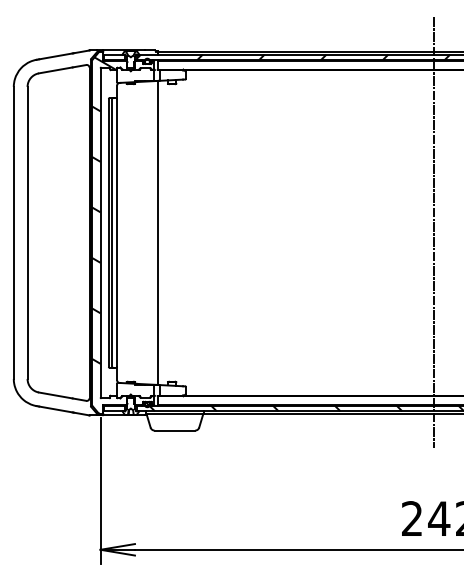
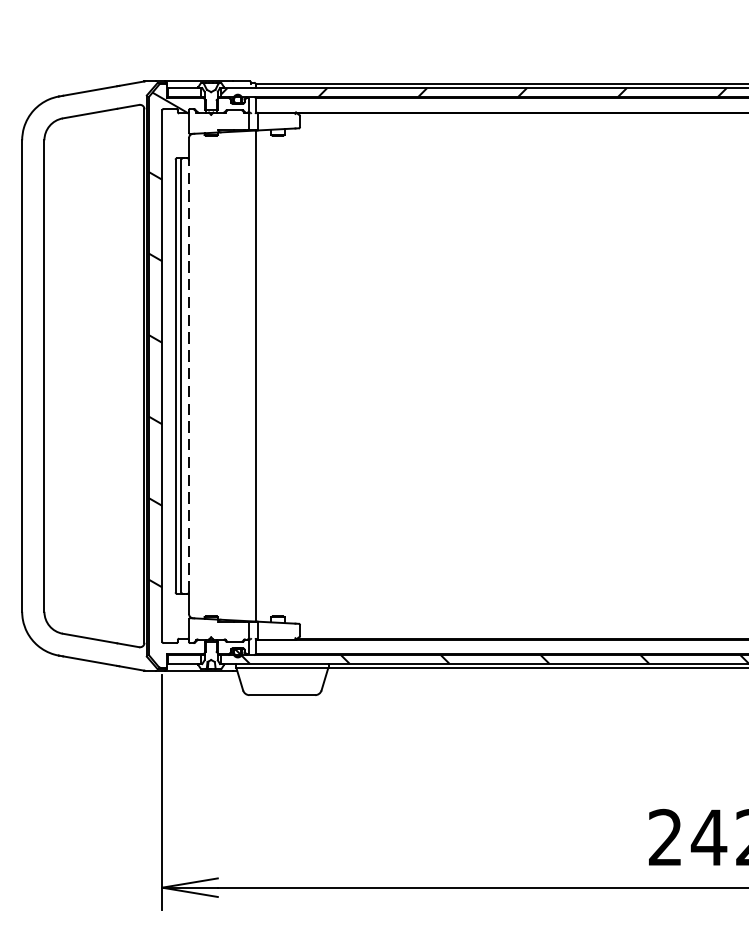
line: (117, 232) -> (189, 375), solid -> dashed
line: (433, 232) -> (699, 375), removed

